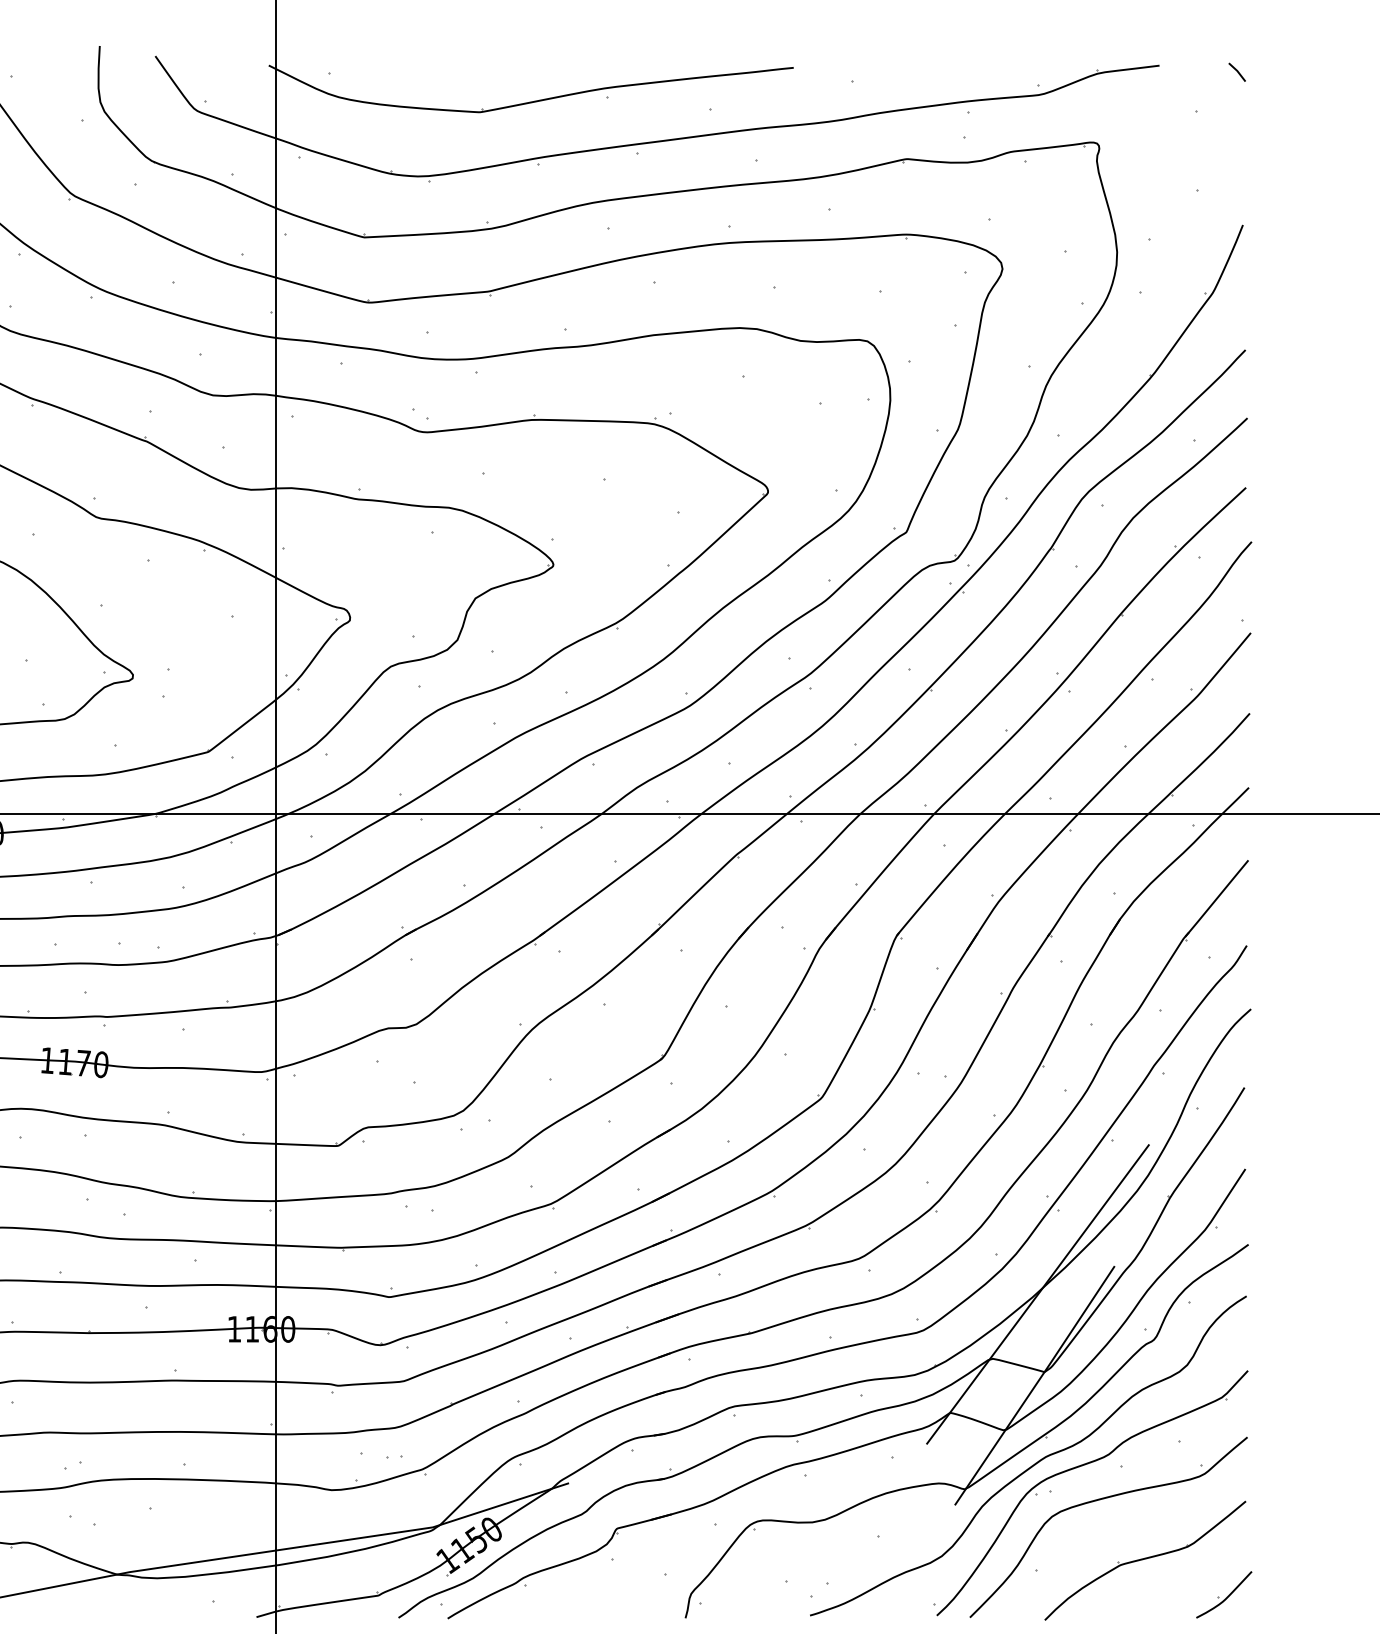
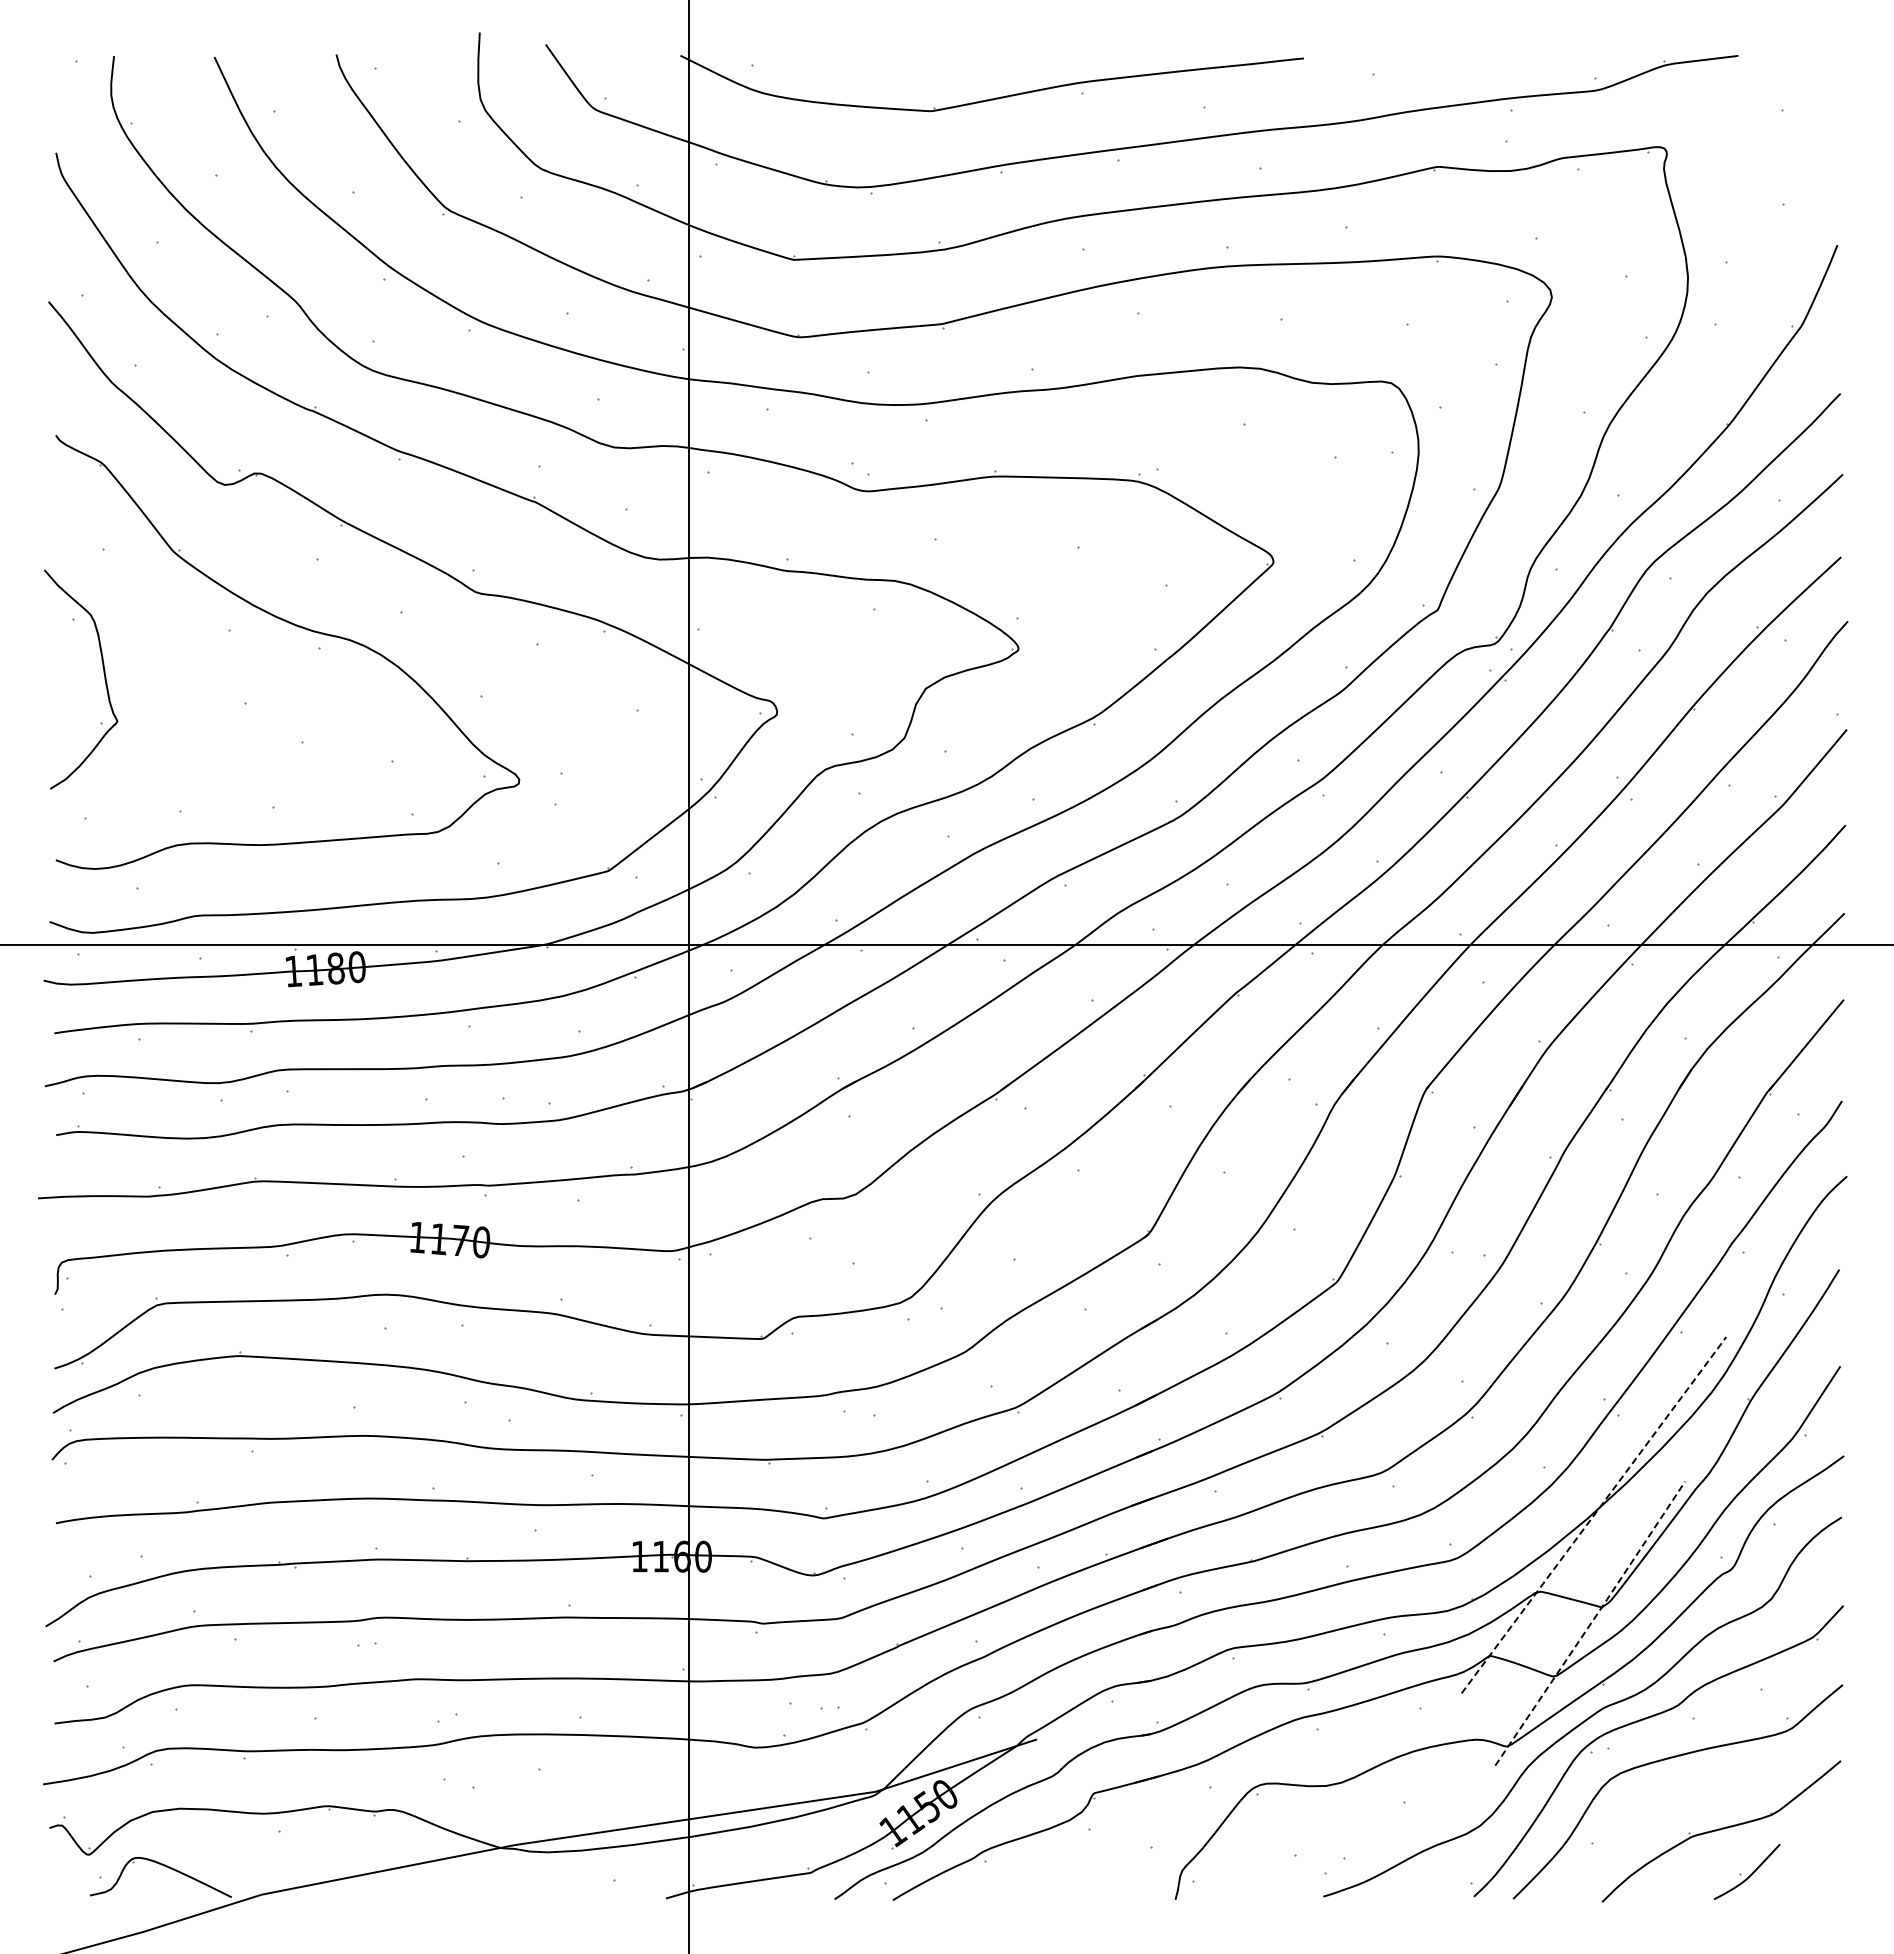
line: (1237, 72) -> (1830, 63), removed
line: (1038, 1294) -> (1594, 1515), solid -> dashed
line: (1035, 1385) -> (1591, 1623), solid -> dashed
part: (1224, 1594) -> (1747, 1871), moved

